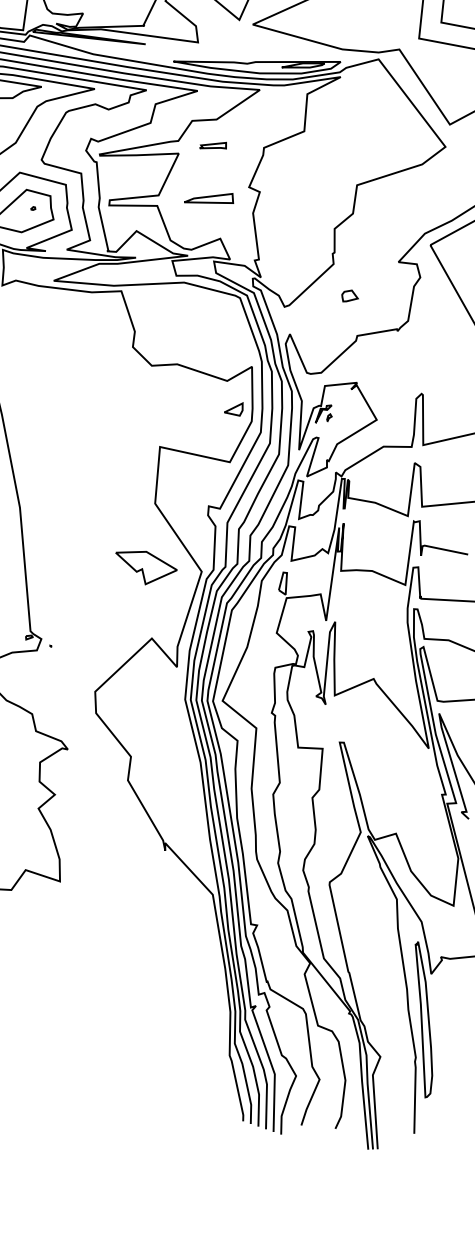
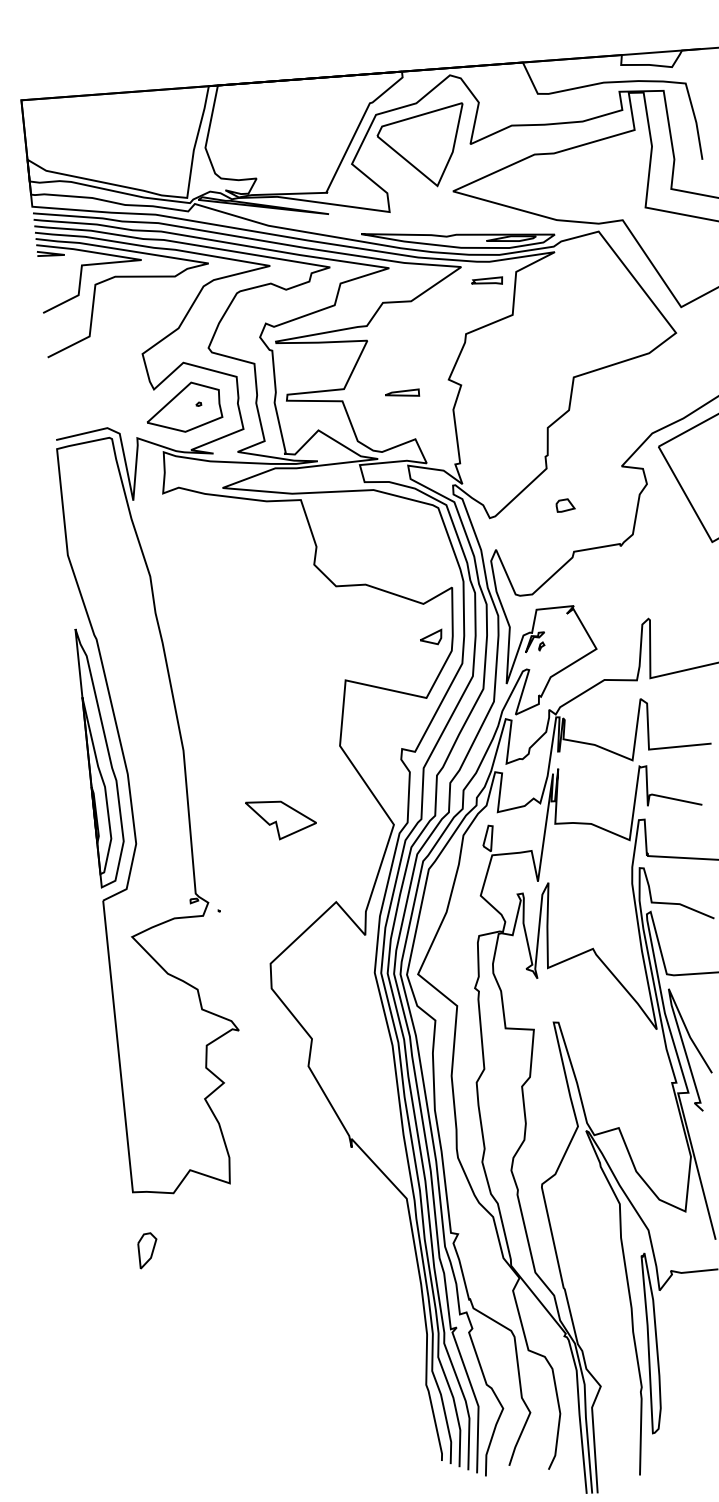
part: (212, 145) -> (486, 280), moved
part: (209, 198) -> (402, 392), size x0.6
part: (146, 568) -> (280, 820), moved

